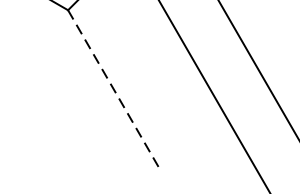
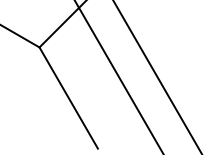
line: (112, 87) -> (68, 97), dashed -> solid

